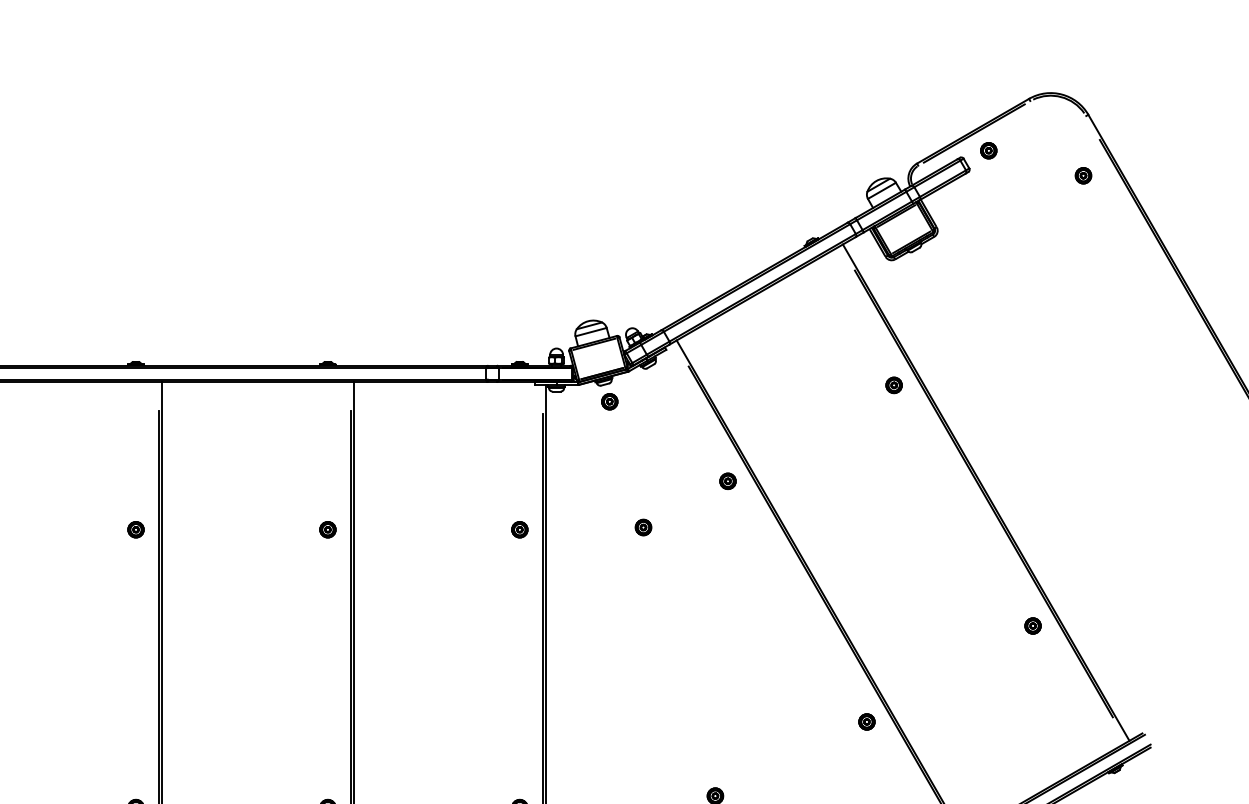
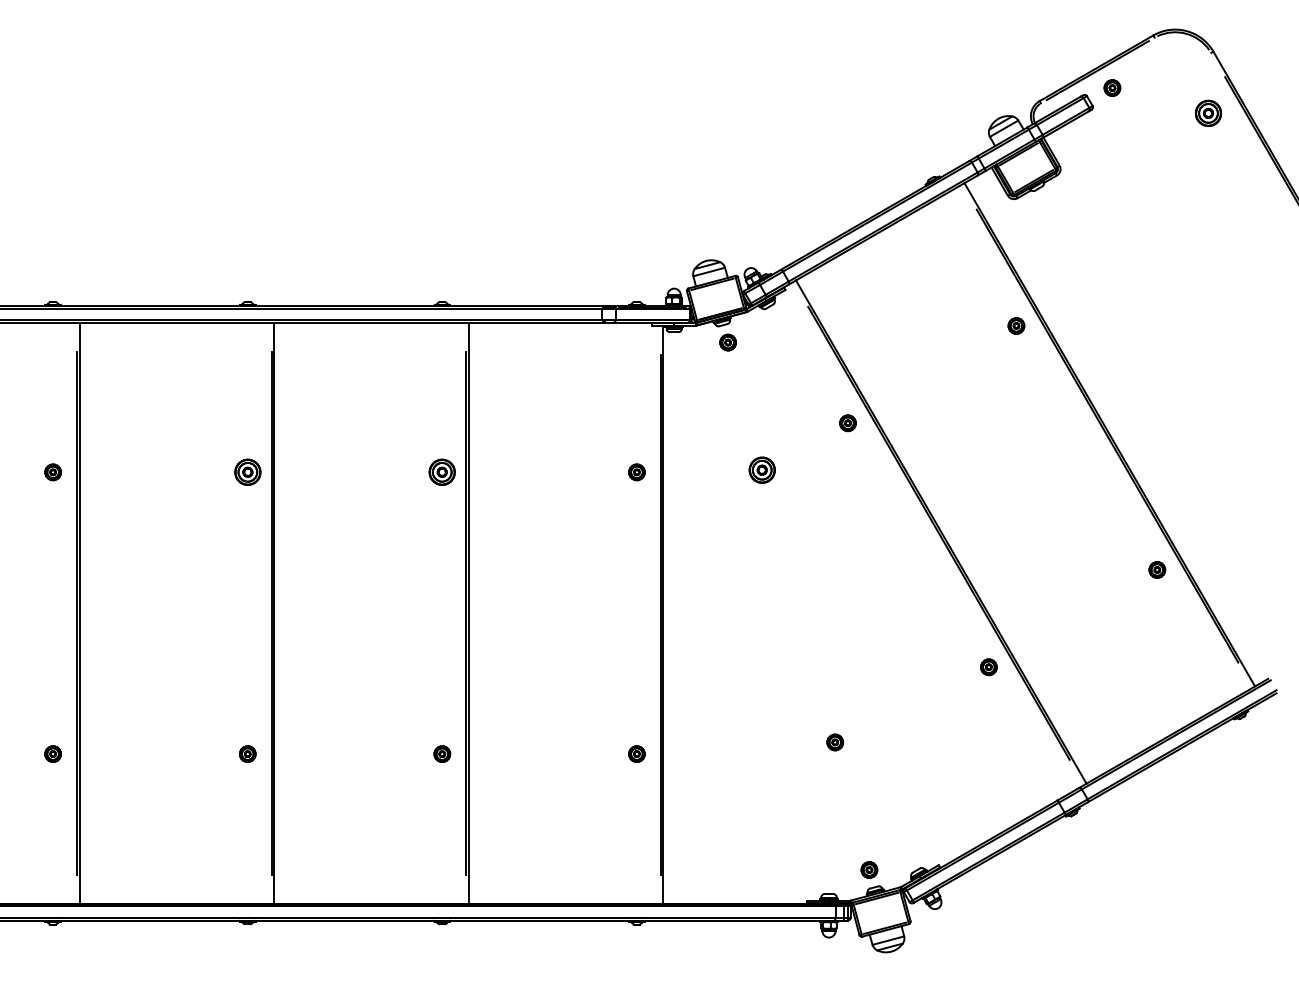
part: (1083, 175) -> (1208, 113), size x1.6
part: (643, 526) -> (762, 469), size x1.6
part: (135, 529) -> (247, 472), size x1.6
part: (328, 529) -> (442, 472), size x1.6

